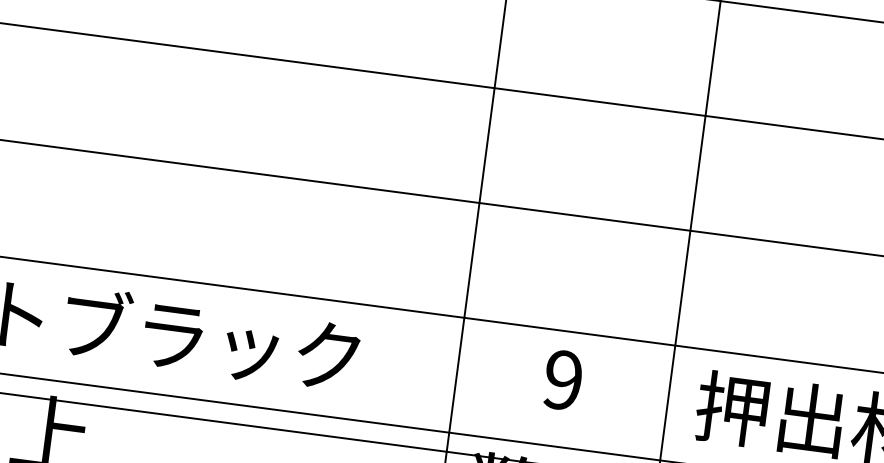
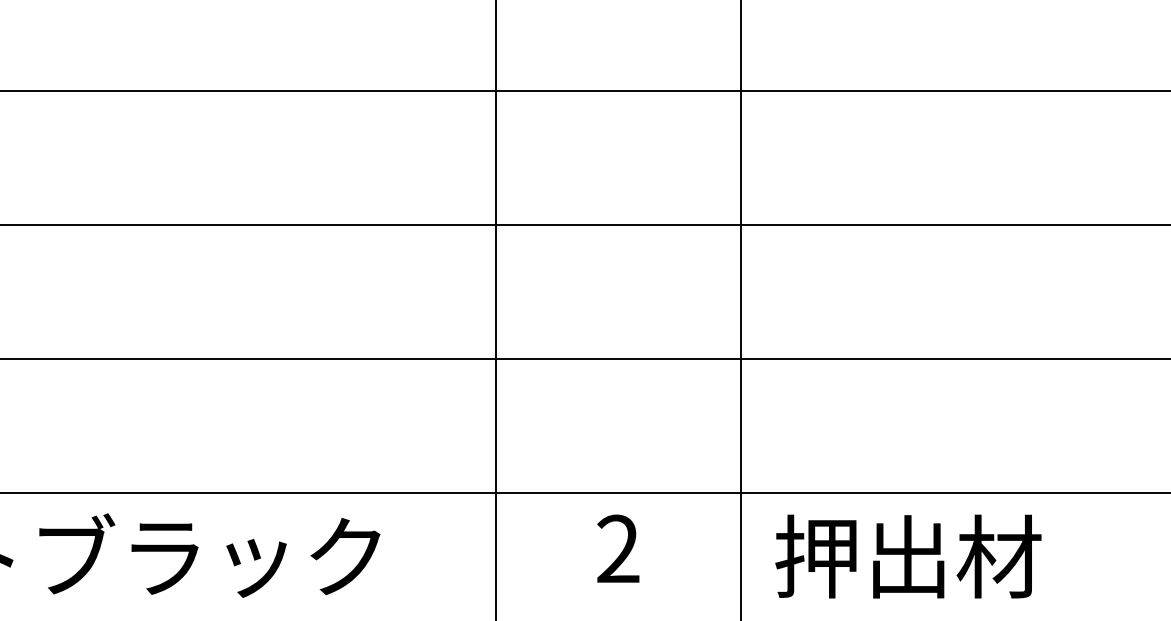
text: (563, 379) -> (618, 548), 9 -> 2

